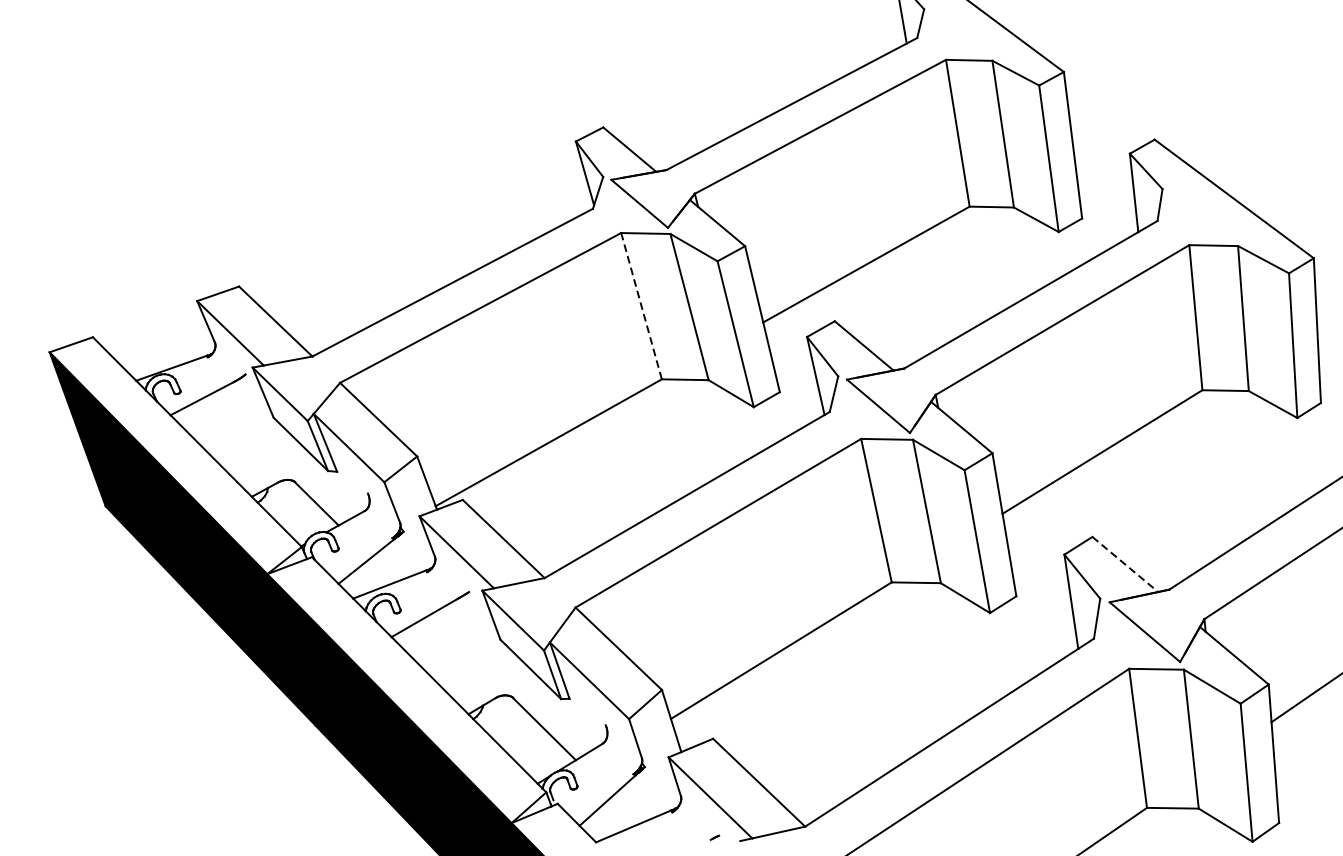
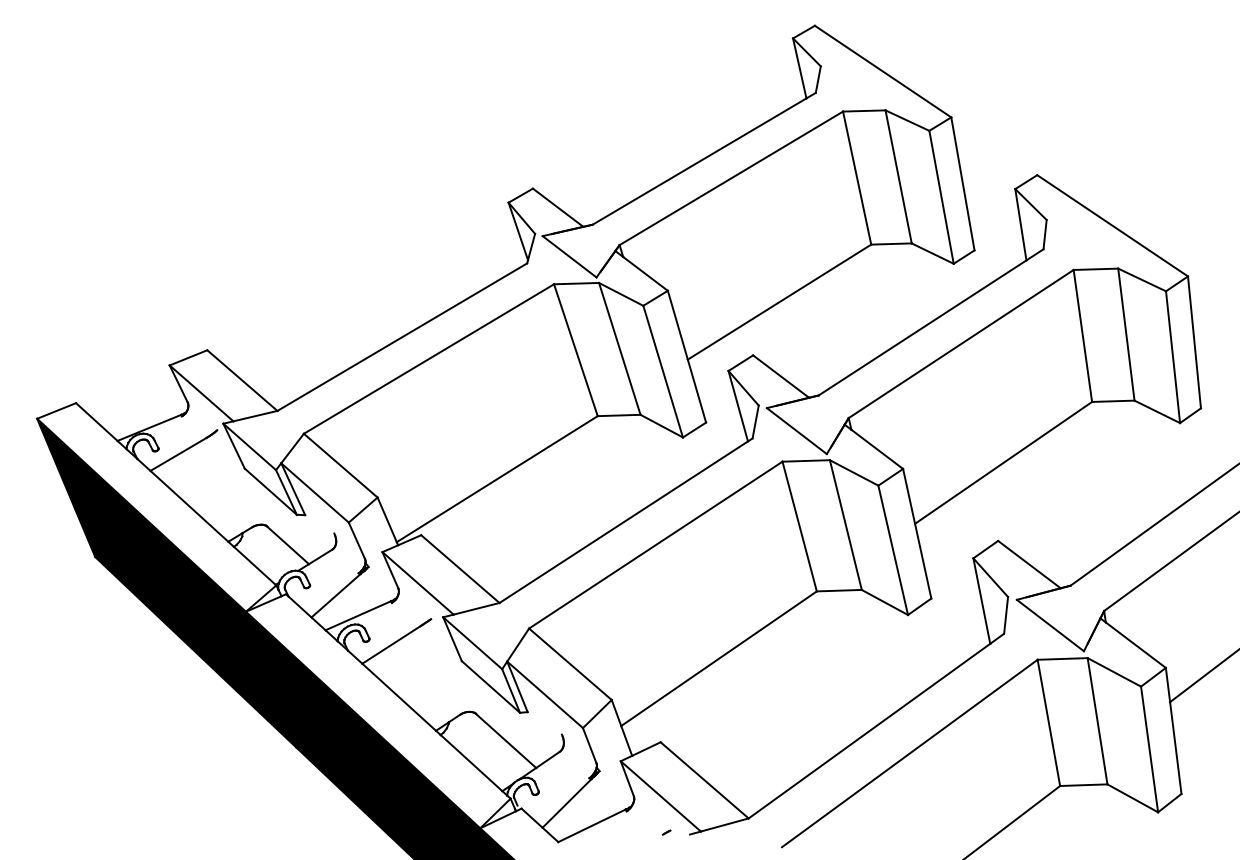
line: (641, 305) -> (575, 349), dashed -> solid
line: (1125, 564) -> (1029, 564), dashed -> solid

